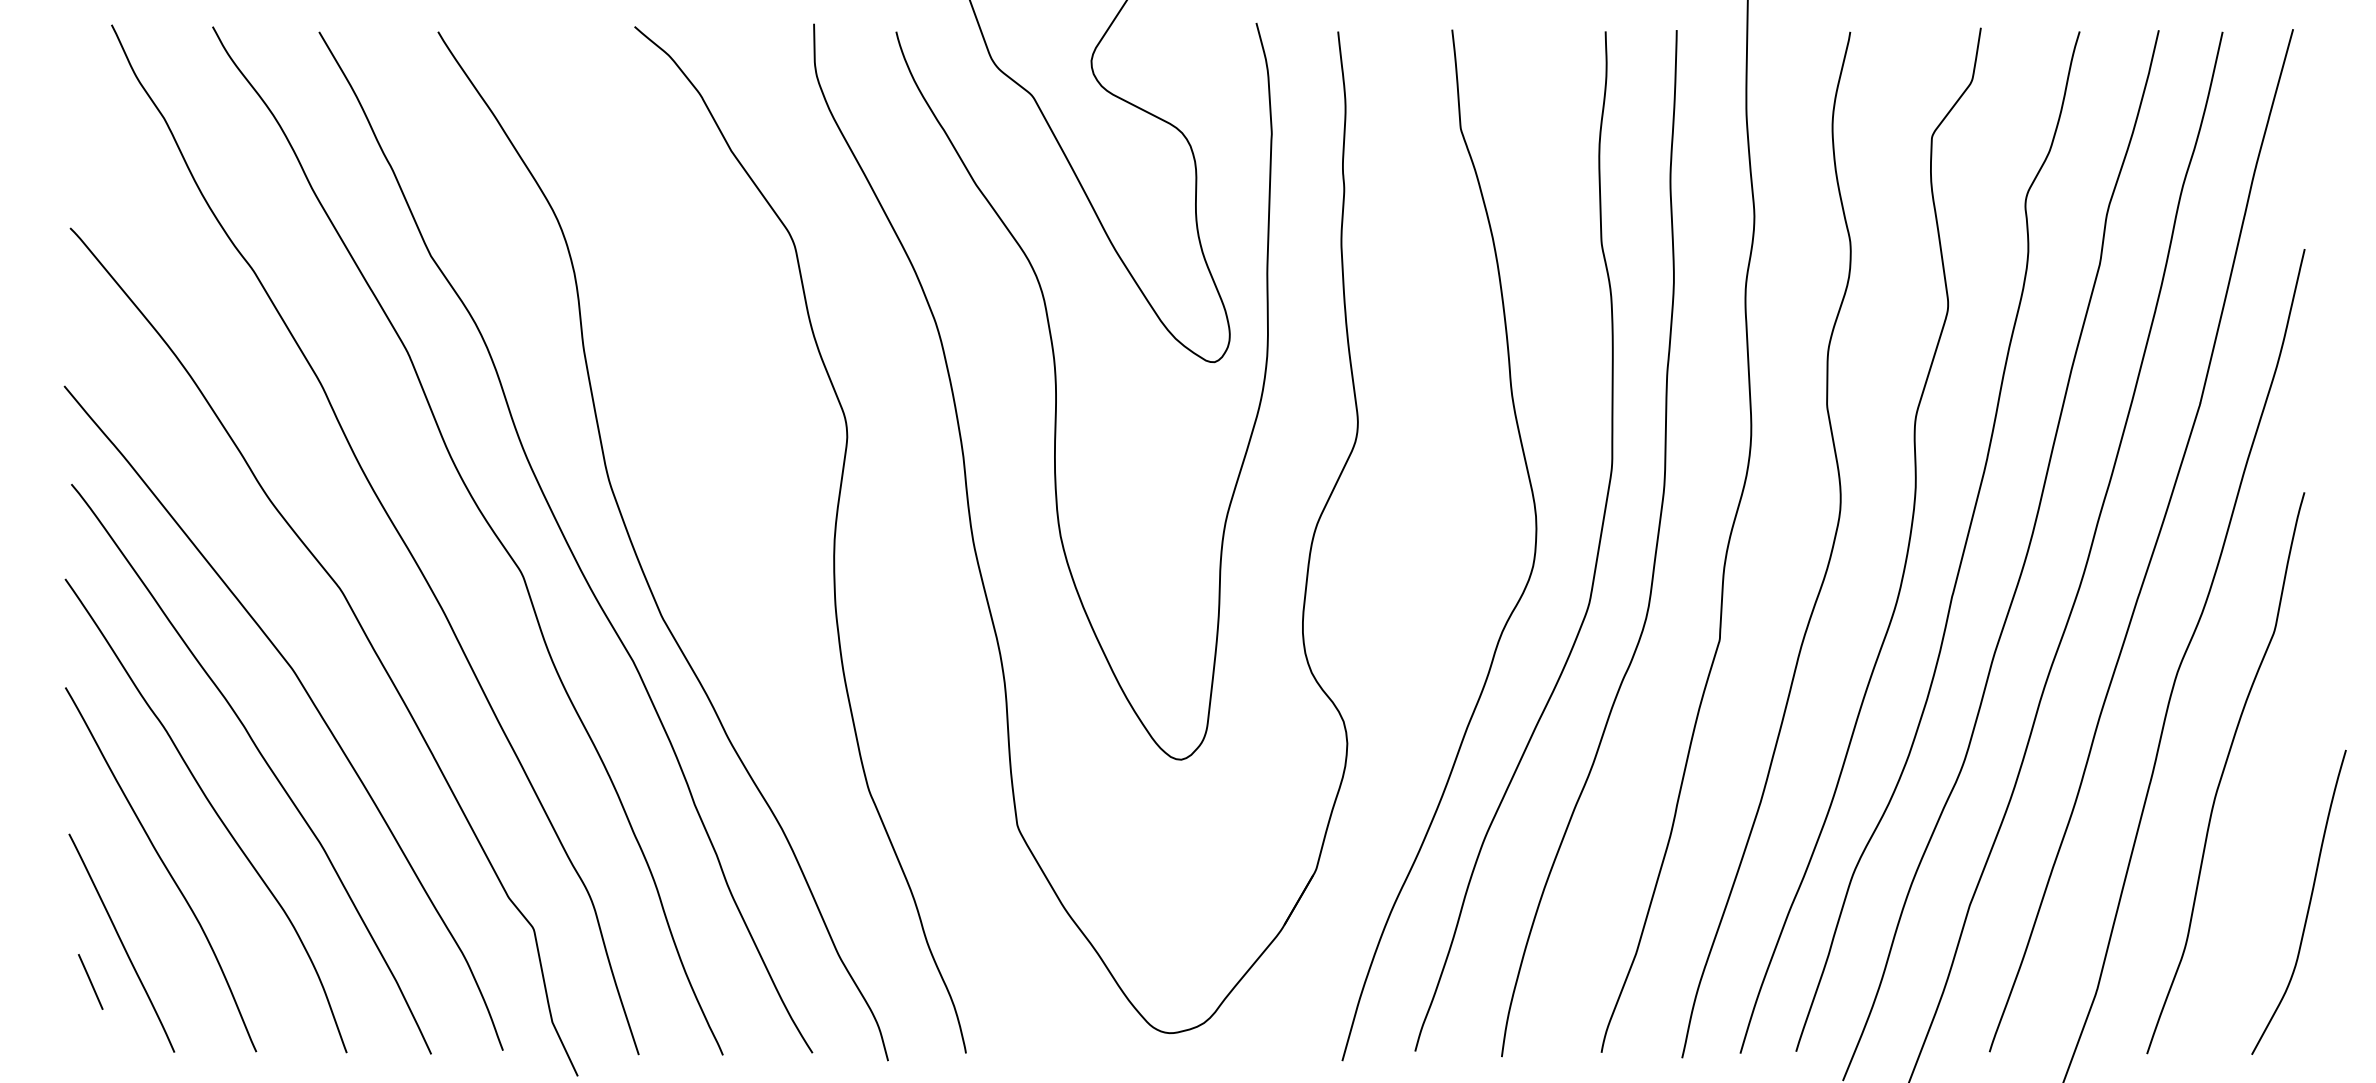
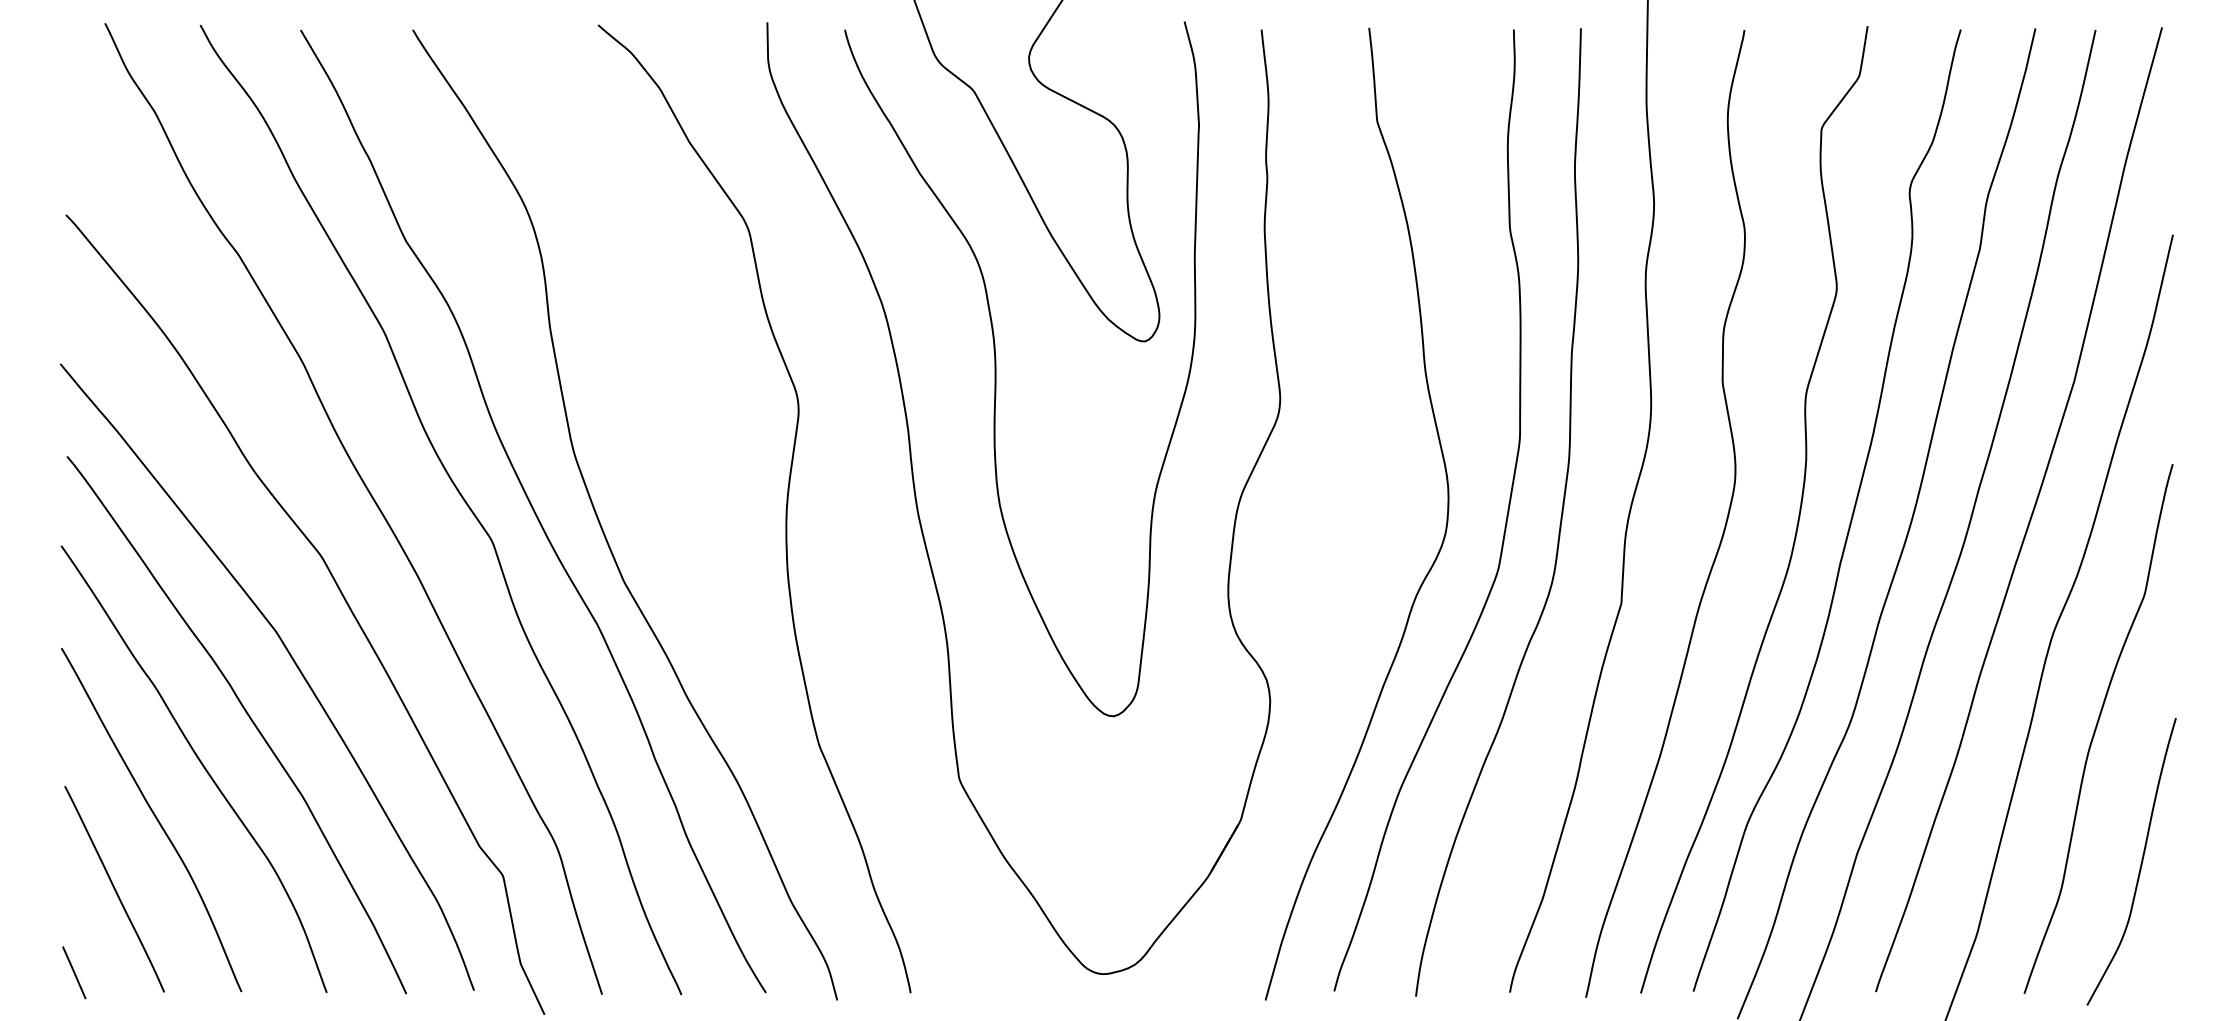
curve: (2308, 904) -> (2140, 863), moved
line: (90, 981) -> (74, 972), moved

